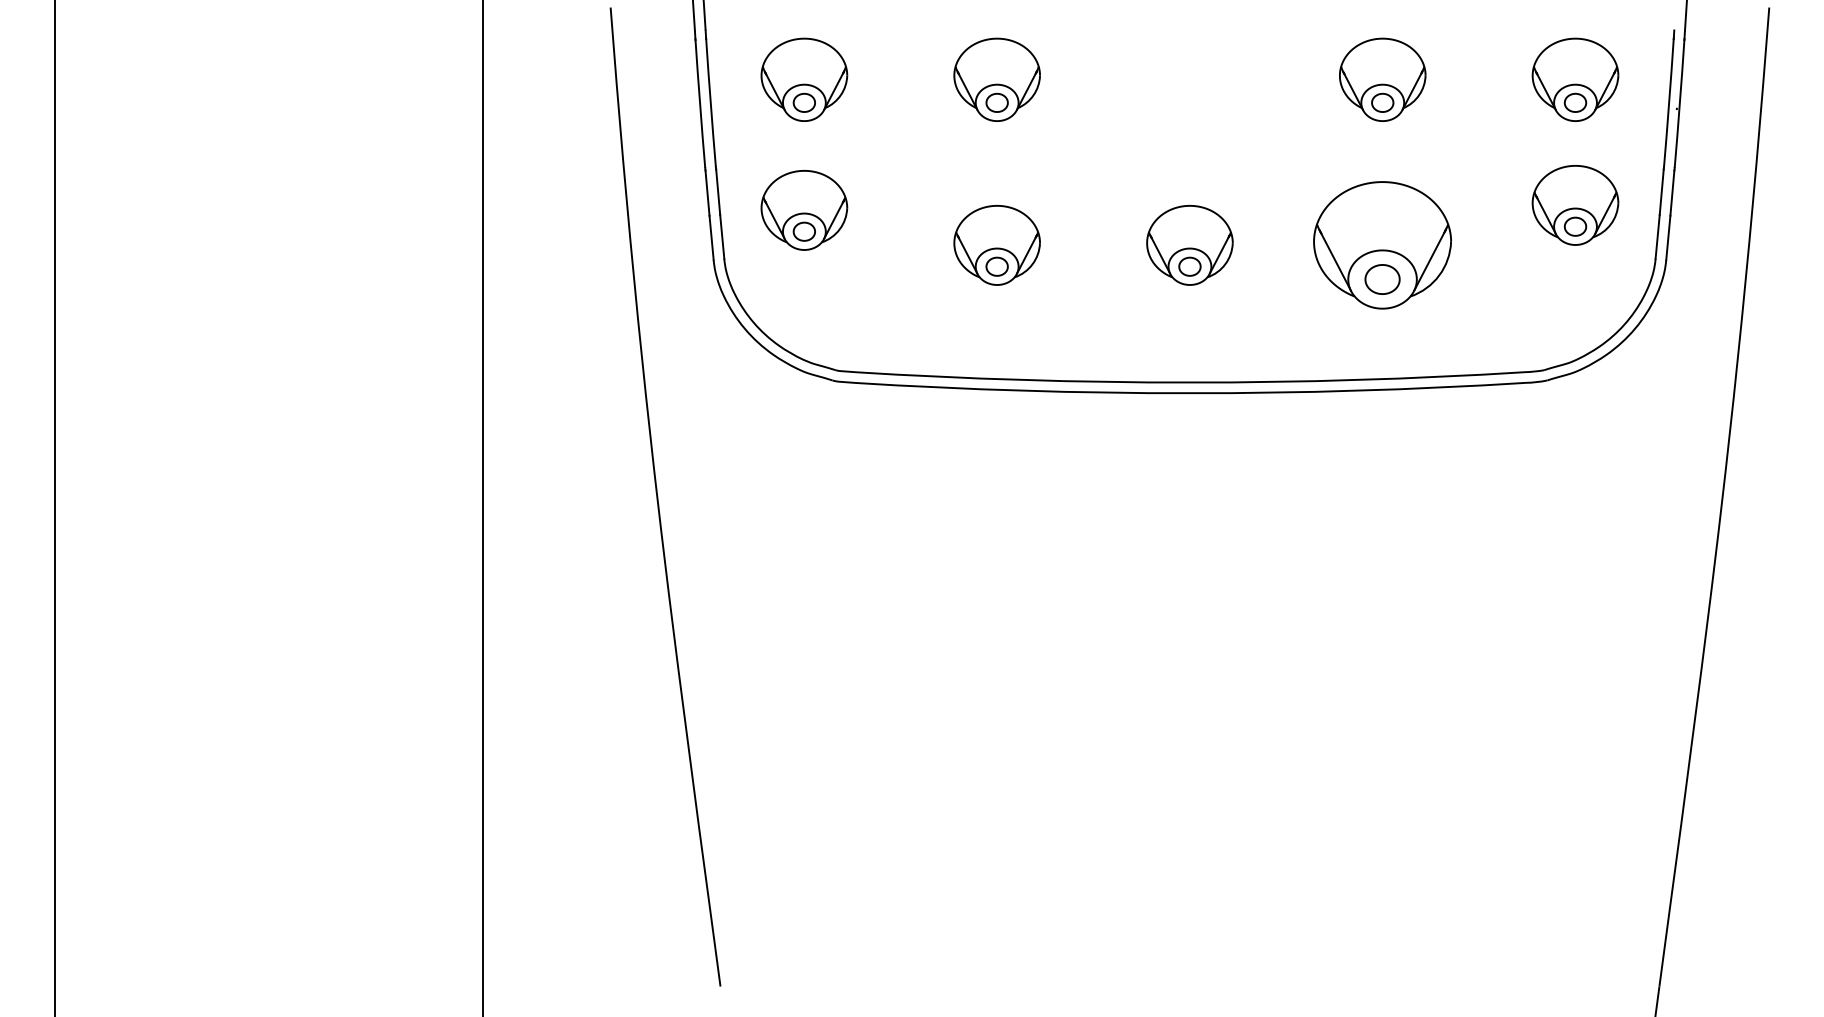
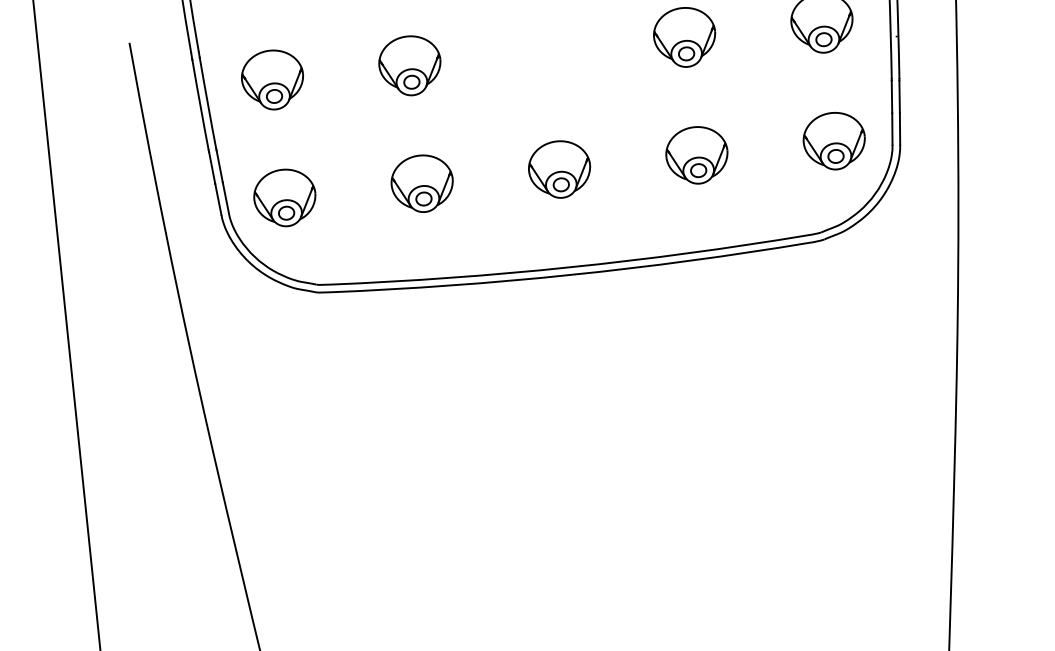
part: (1575, 205) -> (834, 141), moved
part: (804, 210) -> (285, 198), moved
part: (1382, 245) -> (696, 155), size x0.62

